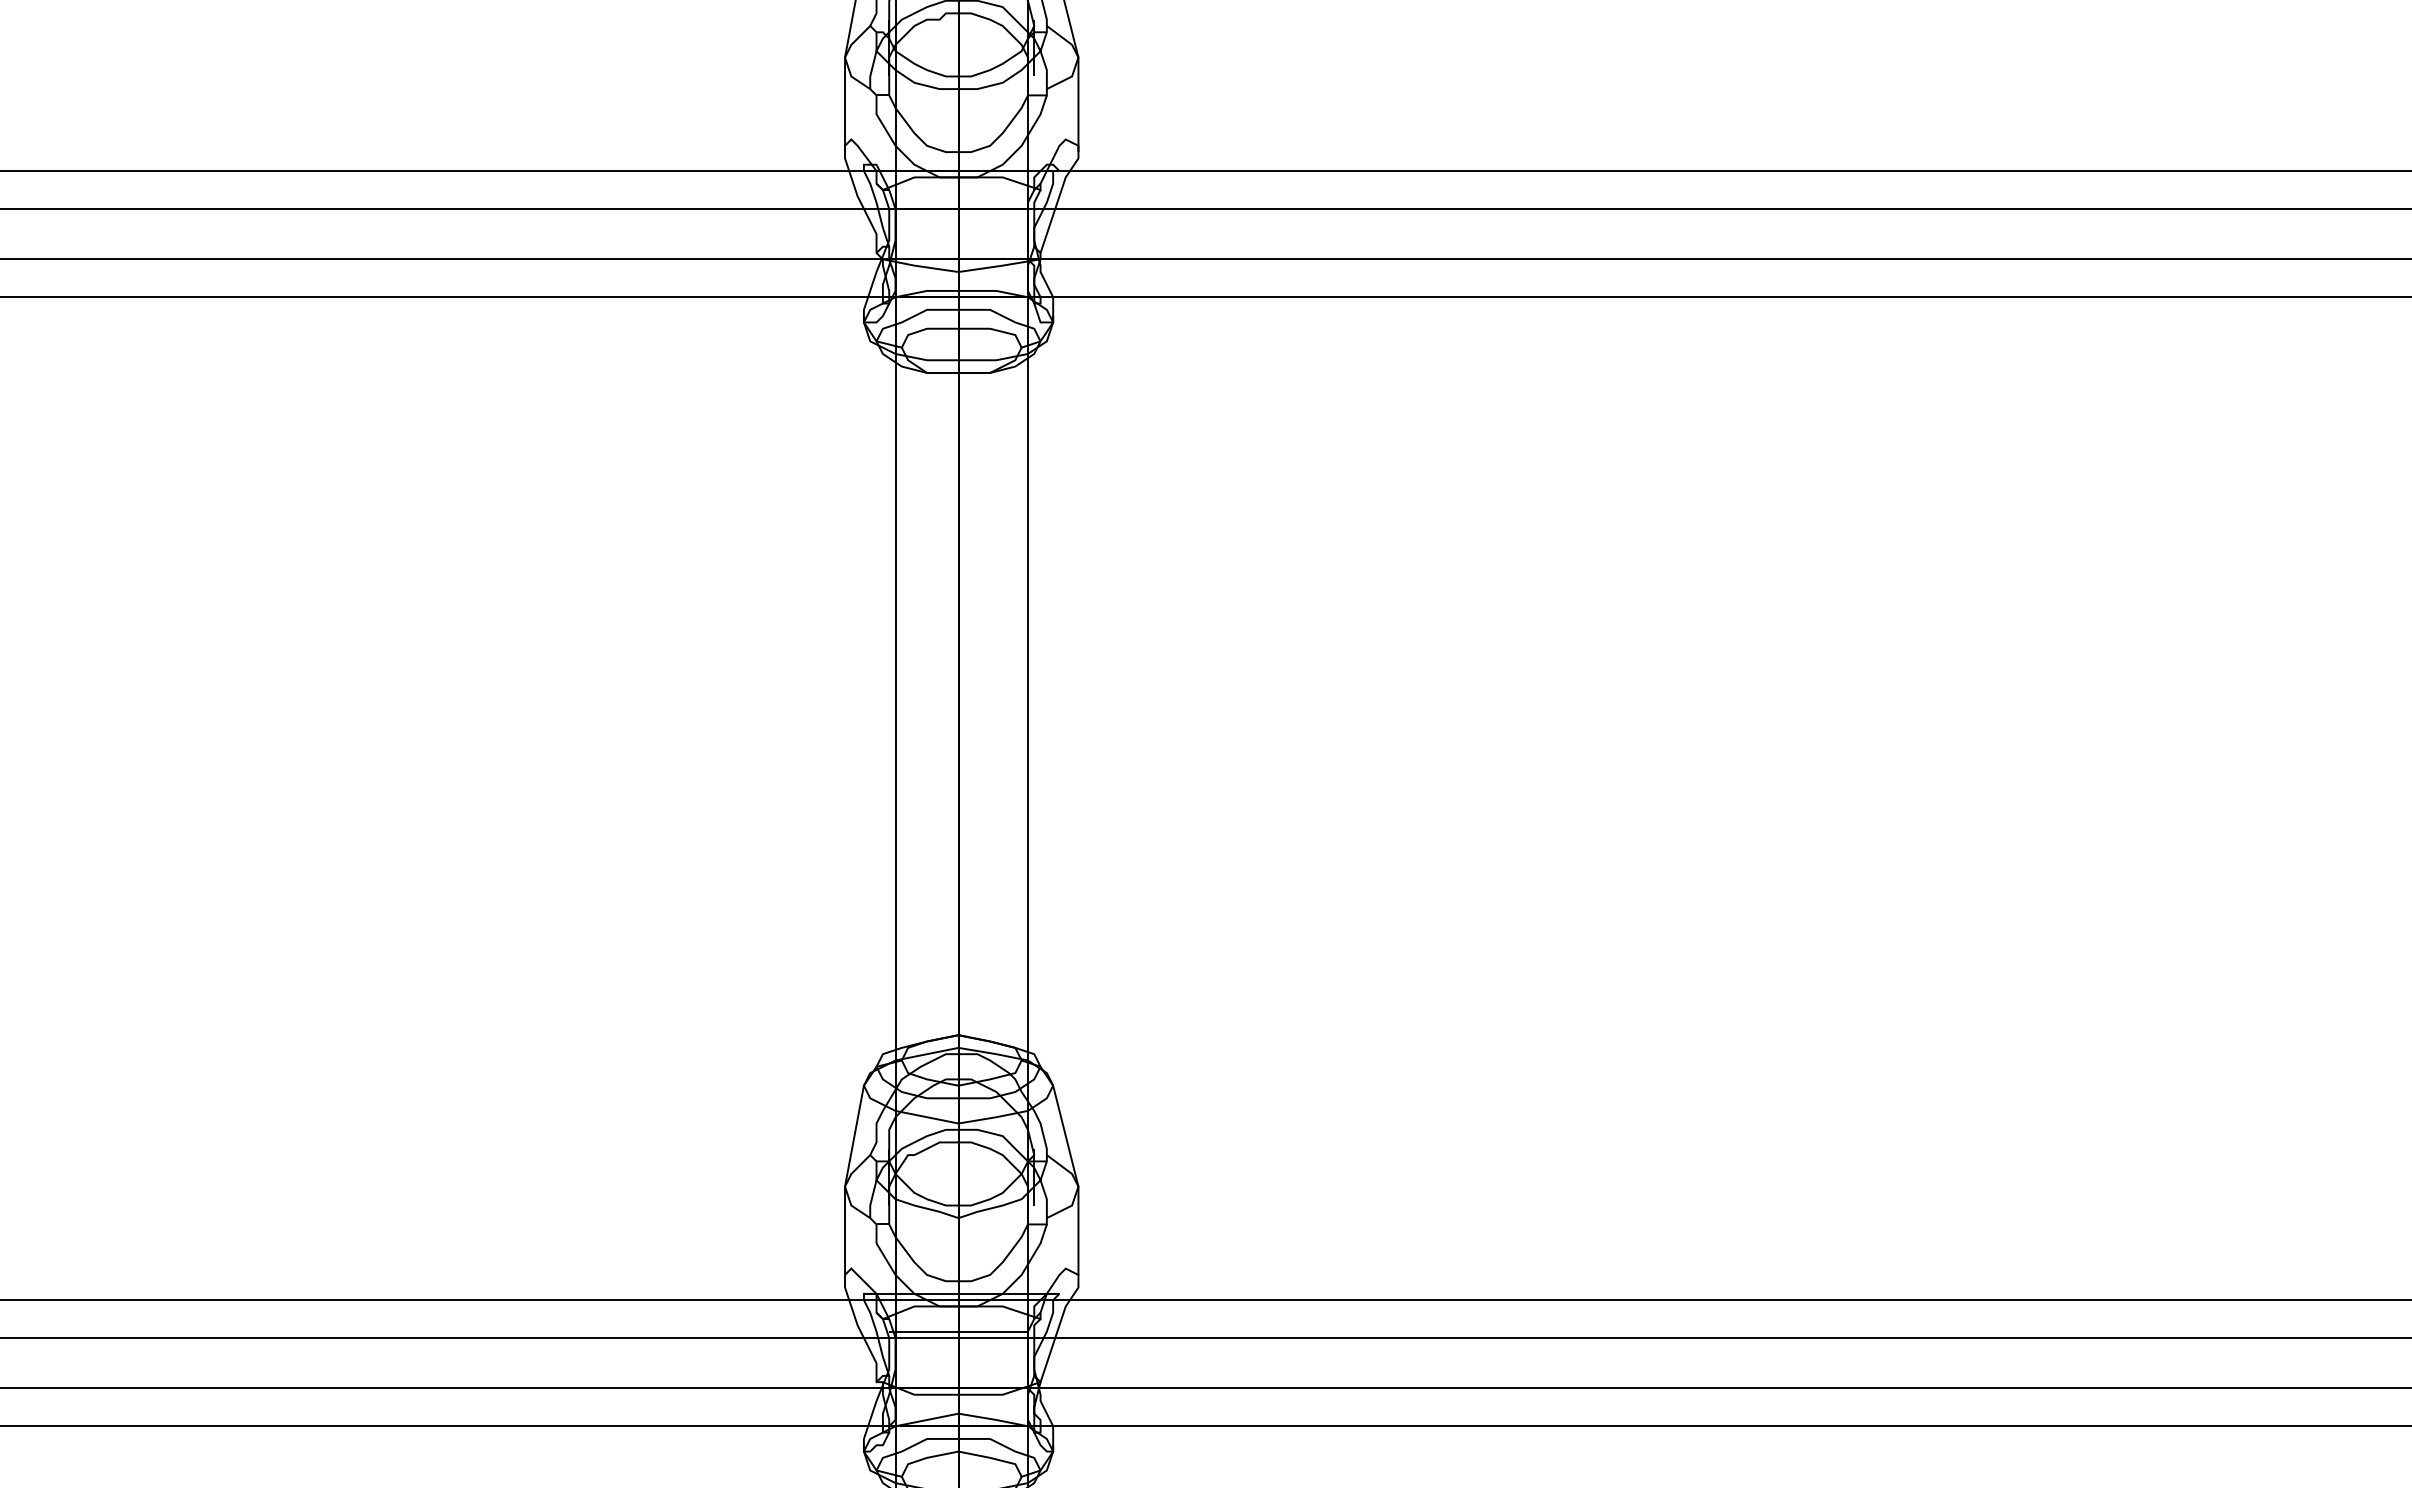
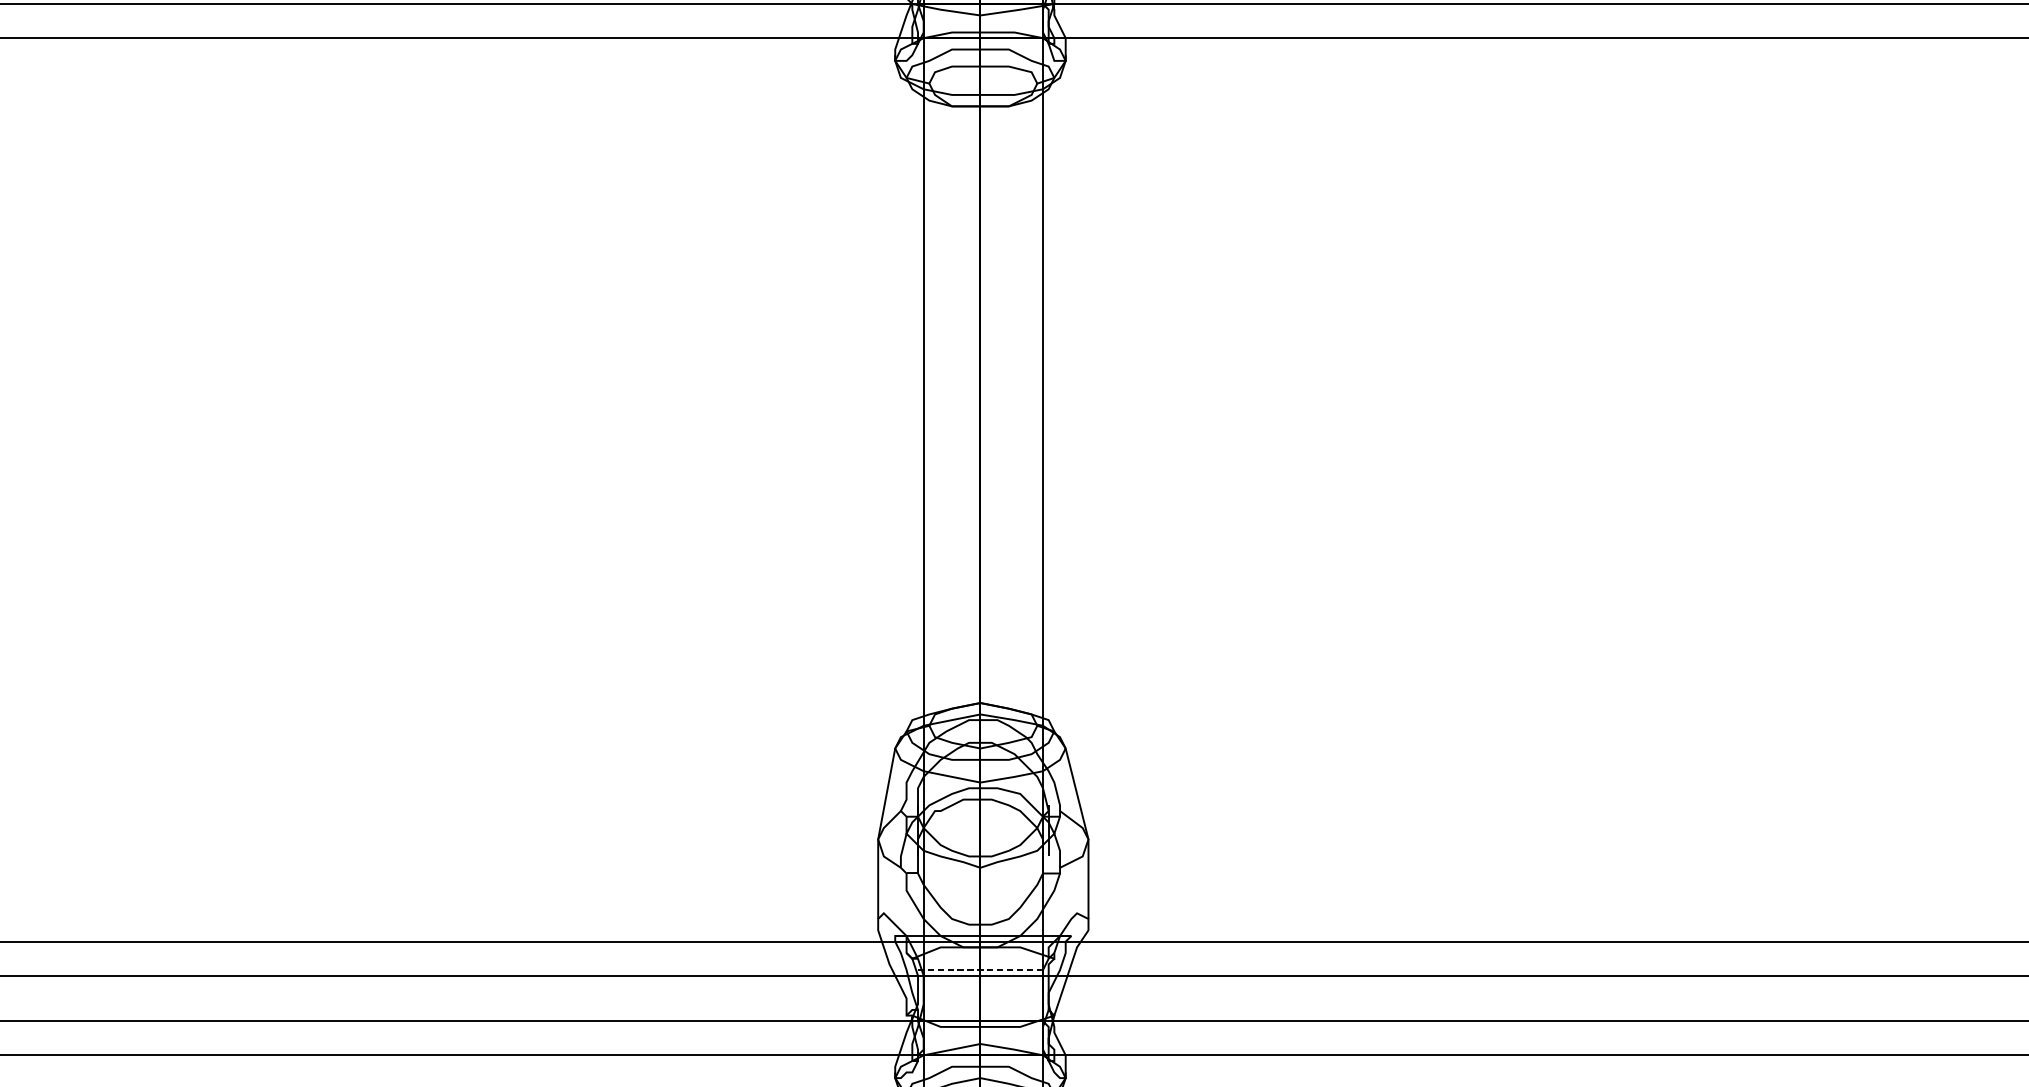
line: (958, 1331) -> (980, 969), solid -> dashed

